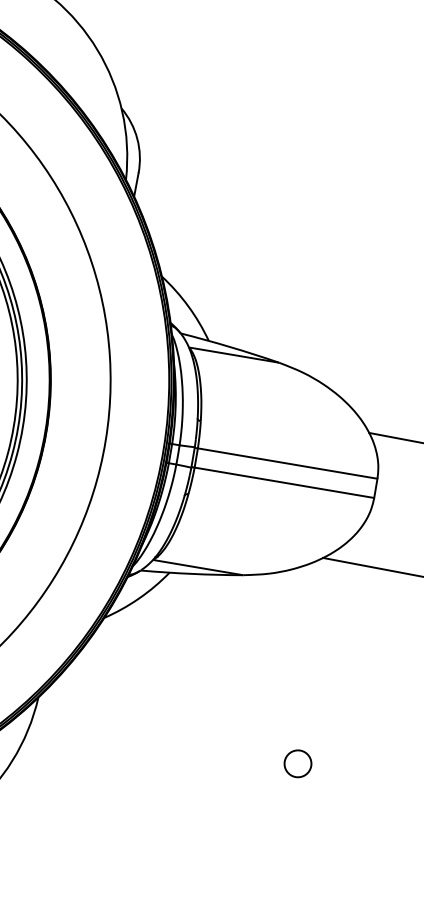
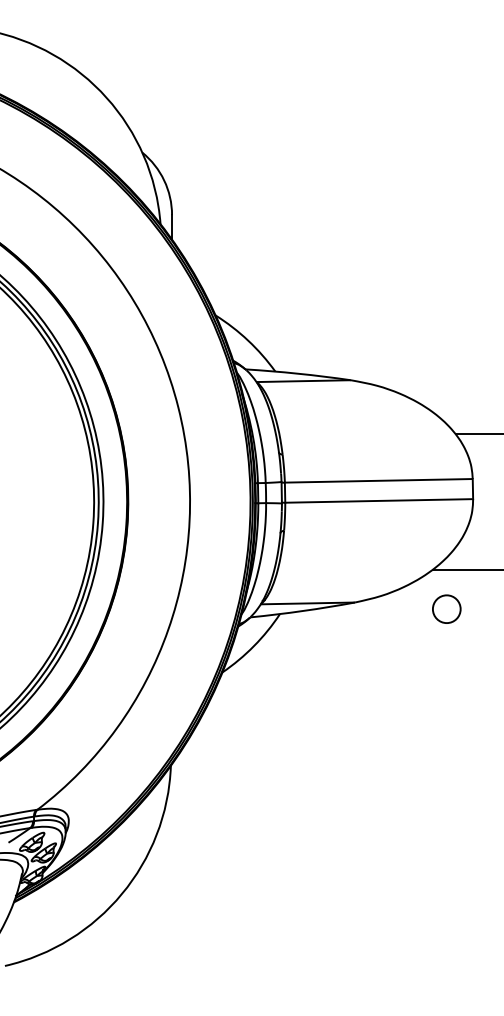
circle: (297, 763) -> (446, 608), moved

